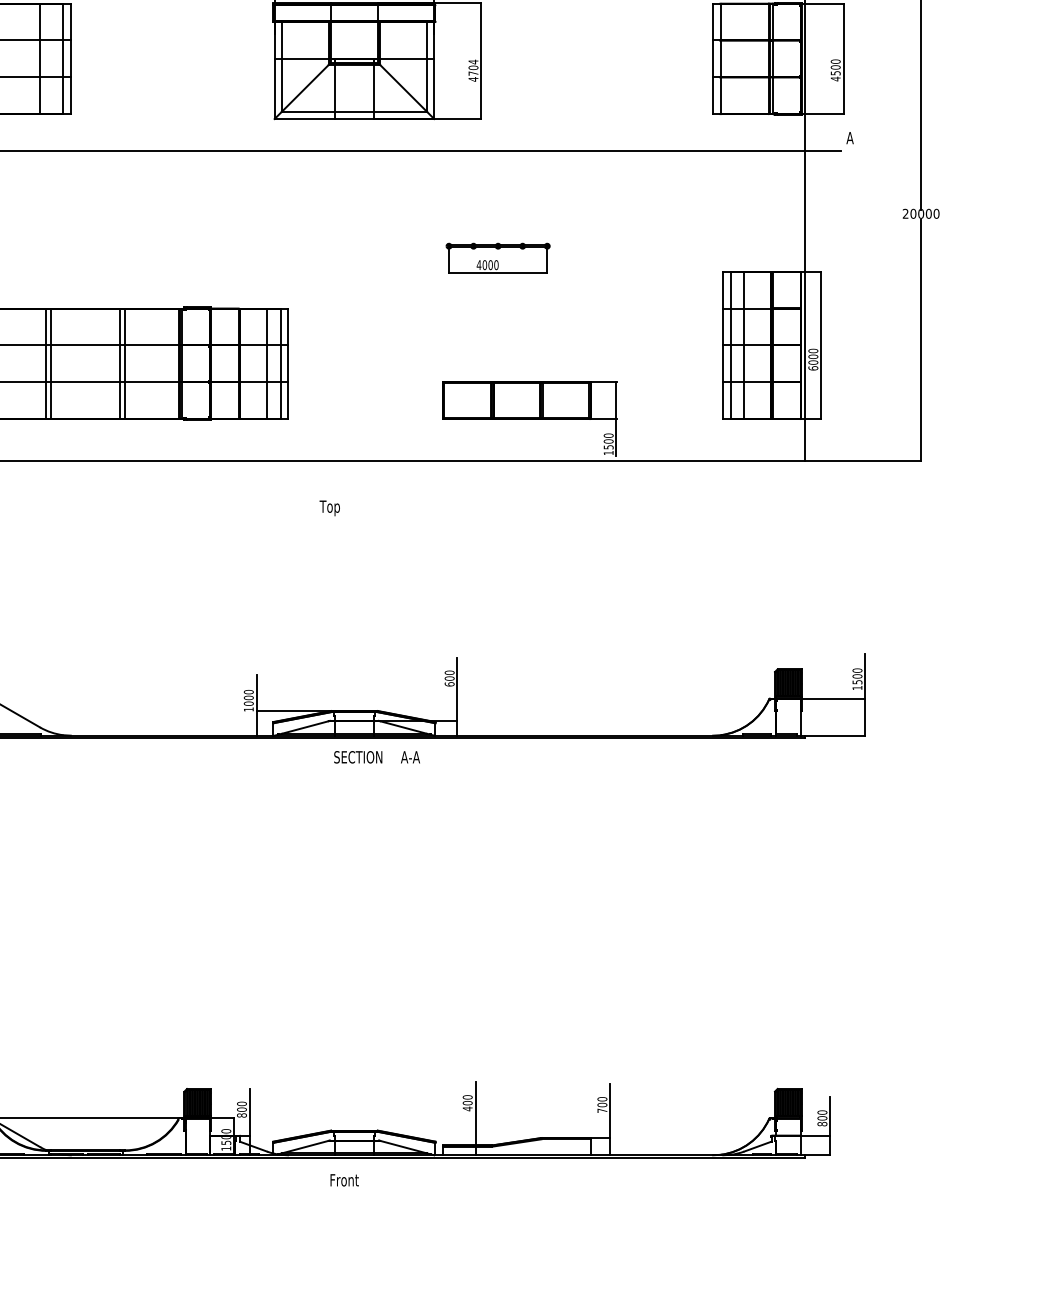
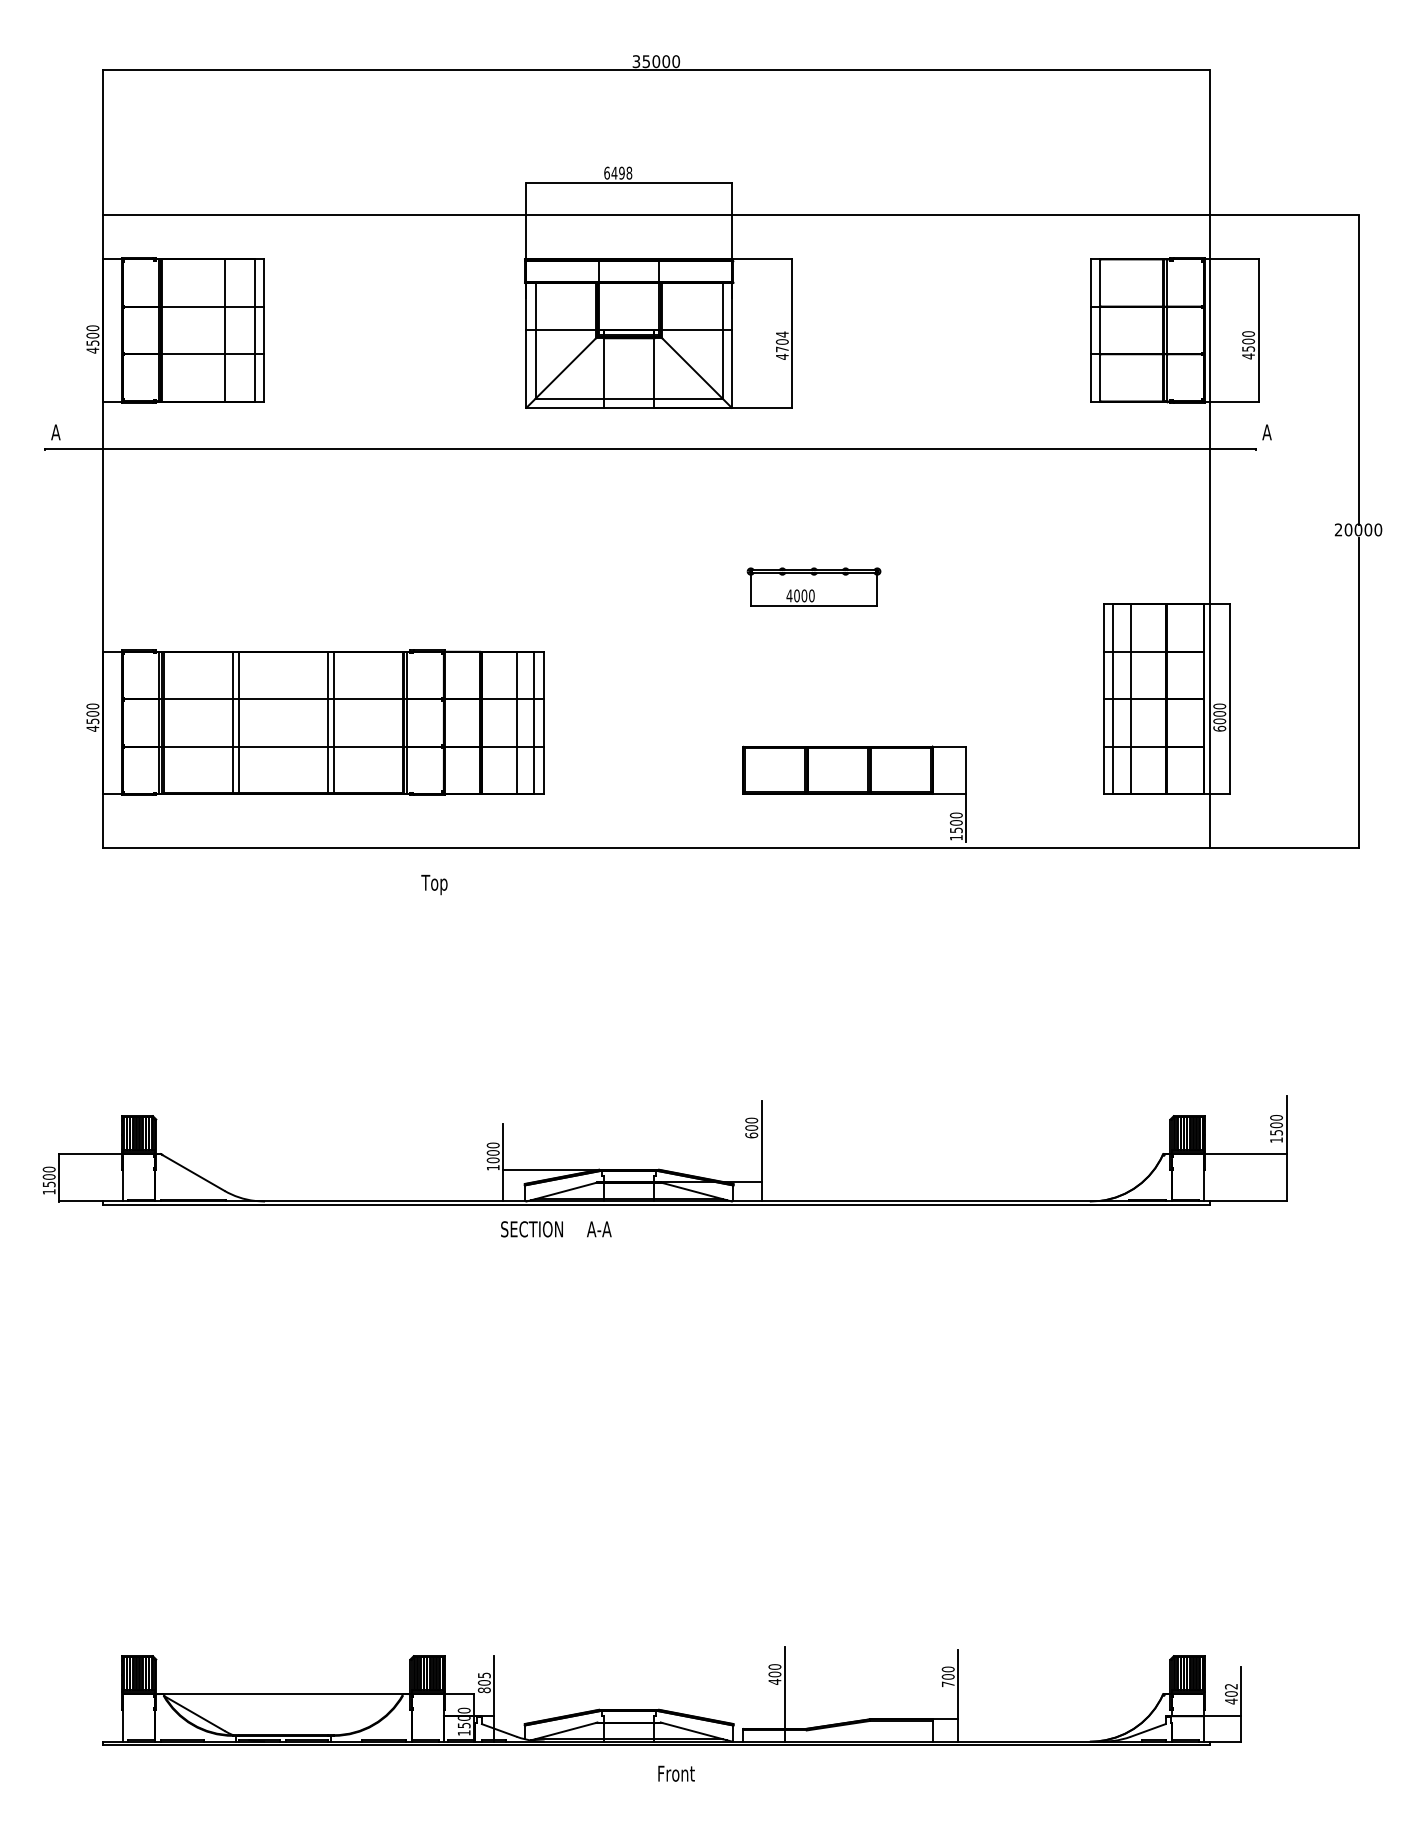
text: (329, 508) -> (434, 884), moved
text: (377, 757) -> (556, 1229), moved
text: (241, 1103) -> (483, 1675), 800 -> 805
text: (821, 1117) -> (1230, 1693), 800 -> 402
text: (344, 1180) -> (676, 1773), moved

